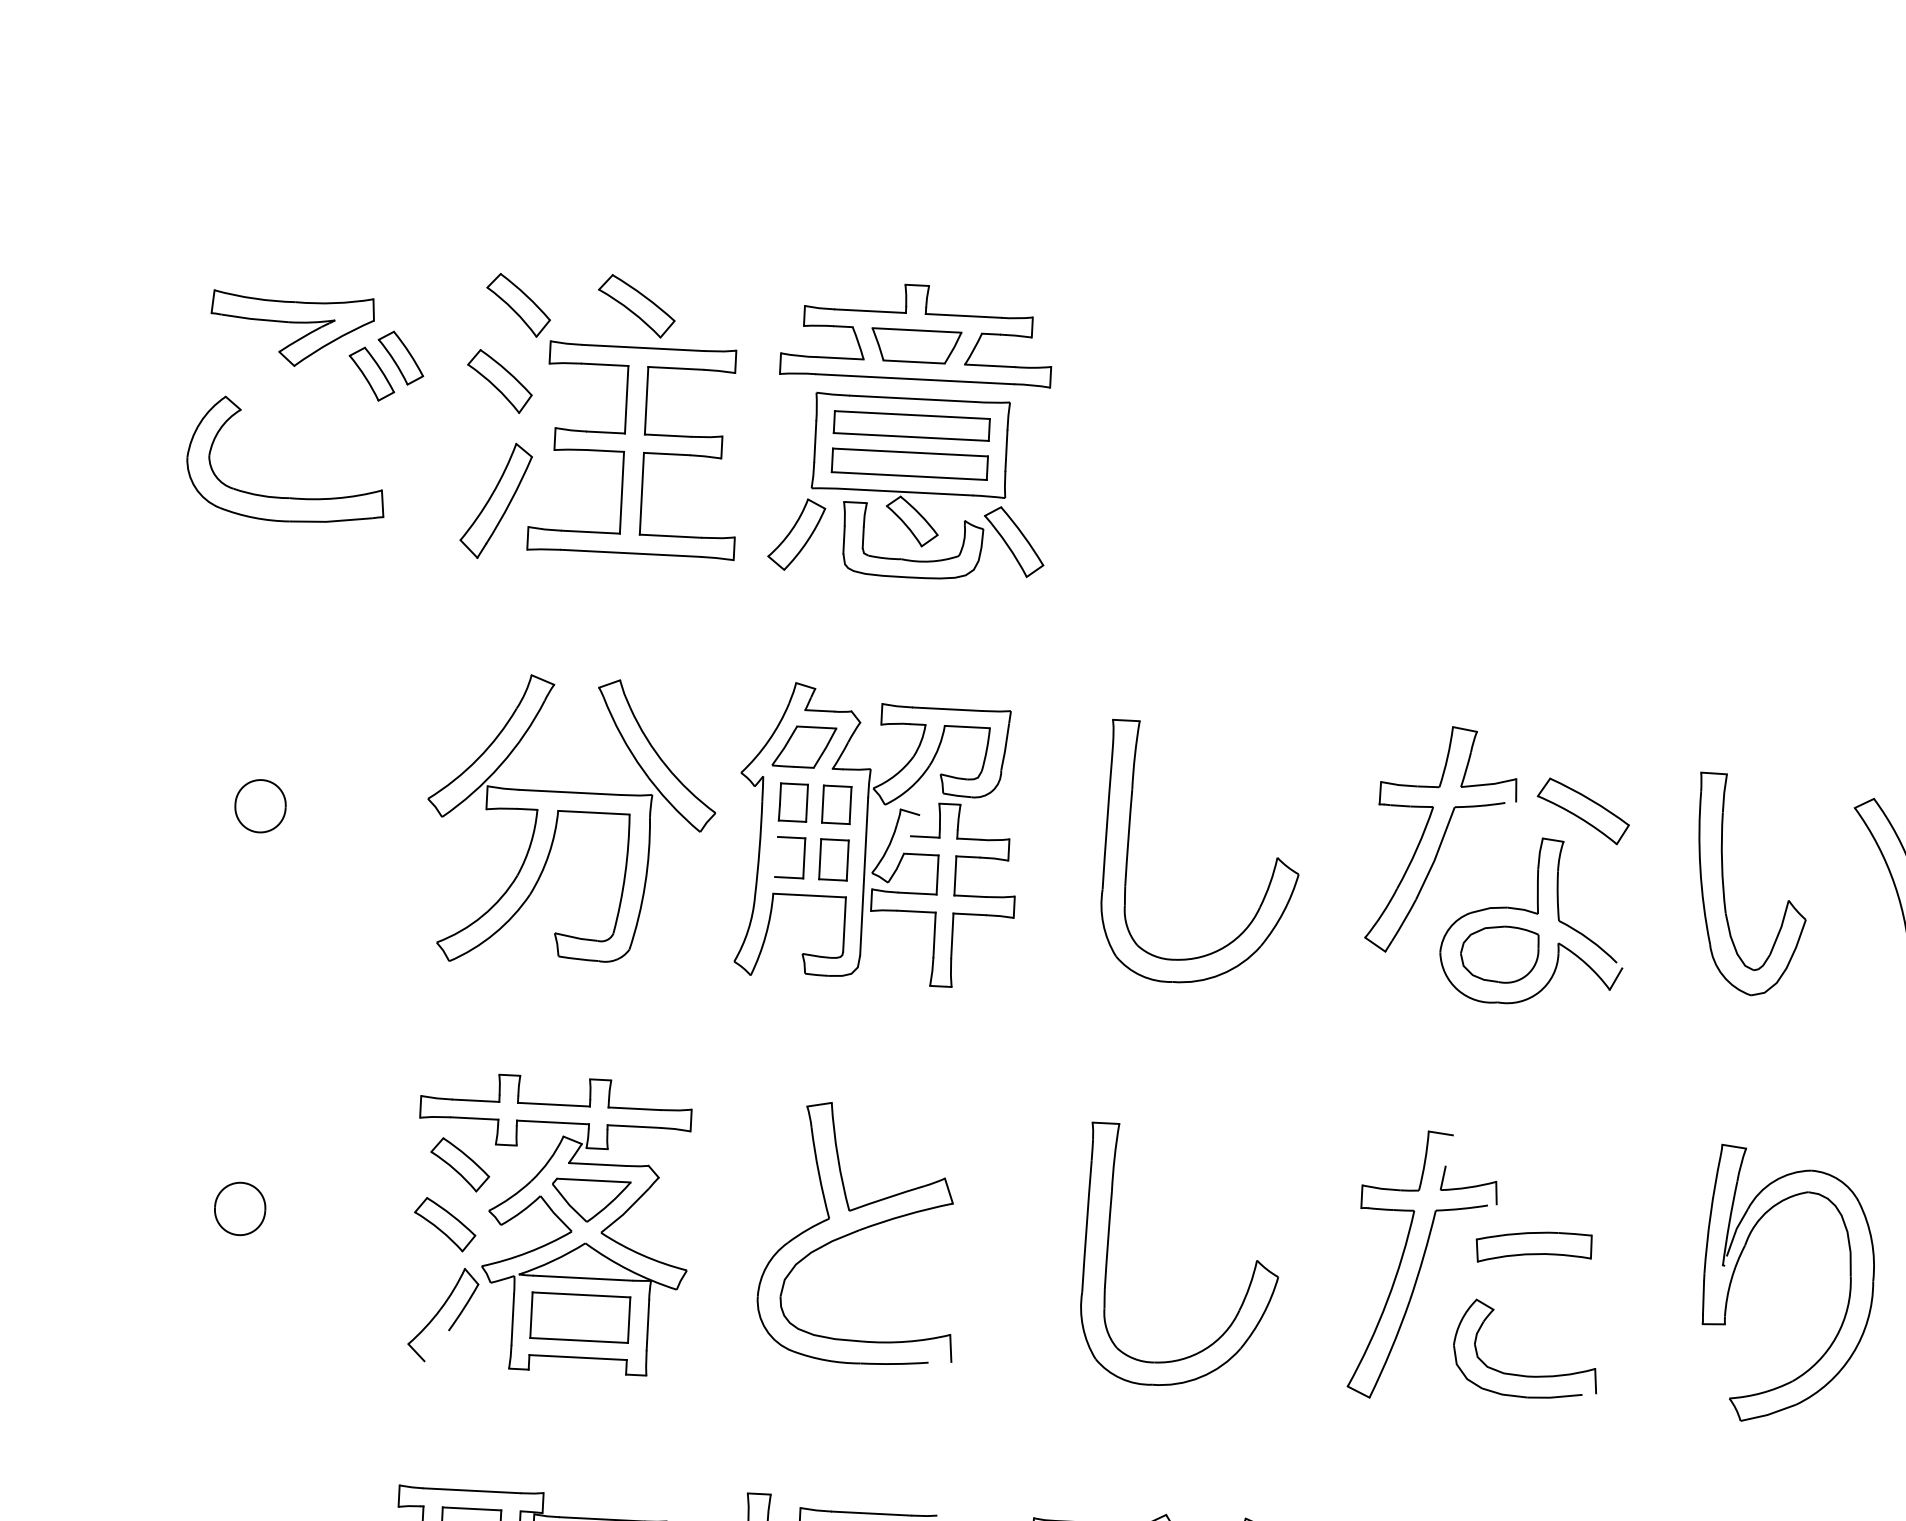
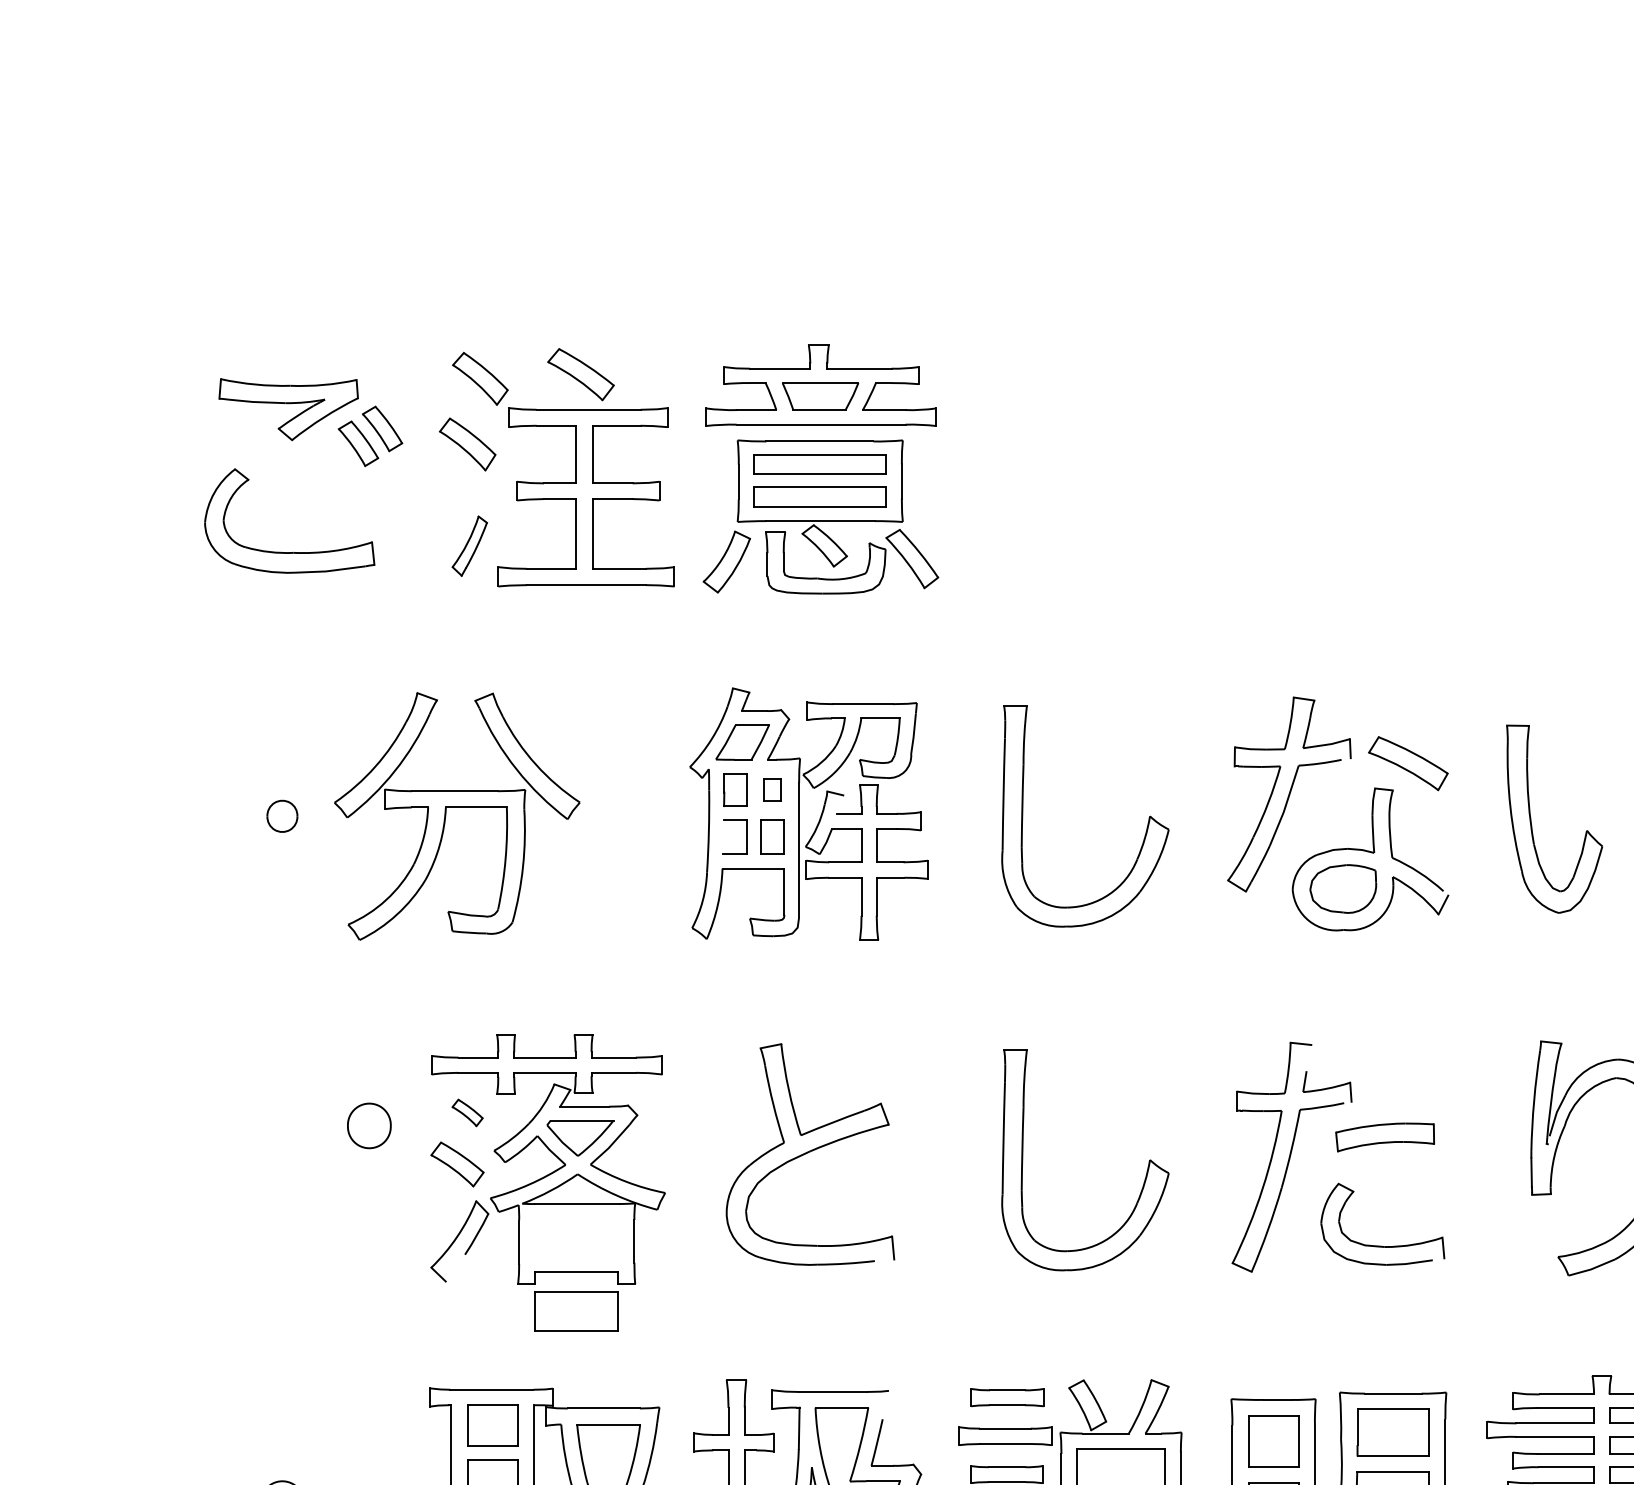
part: (495, 499) -> (469, 545), size x0.6
part: (836, 803) -> (772, 789), size x0.7
part: (260, 806) -> (282, 816), size x0.7
part: (571, 811) -> (457, 807), moved
part: (459, 1164) -> (467, 1112), size x0.6
part: (240, 1208) -> (369, 1125), moved
part: (580, 1317) -> (576, 1311), moved

